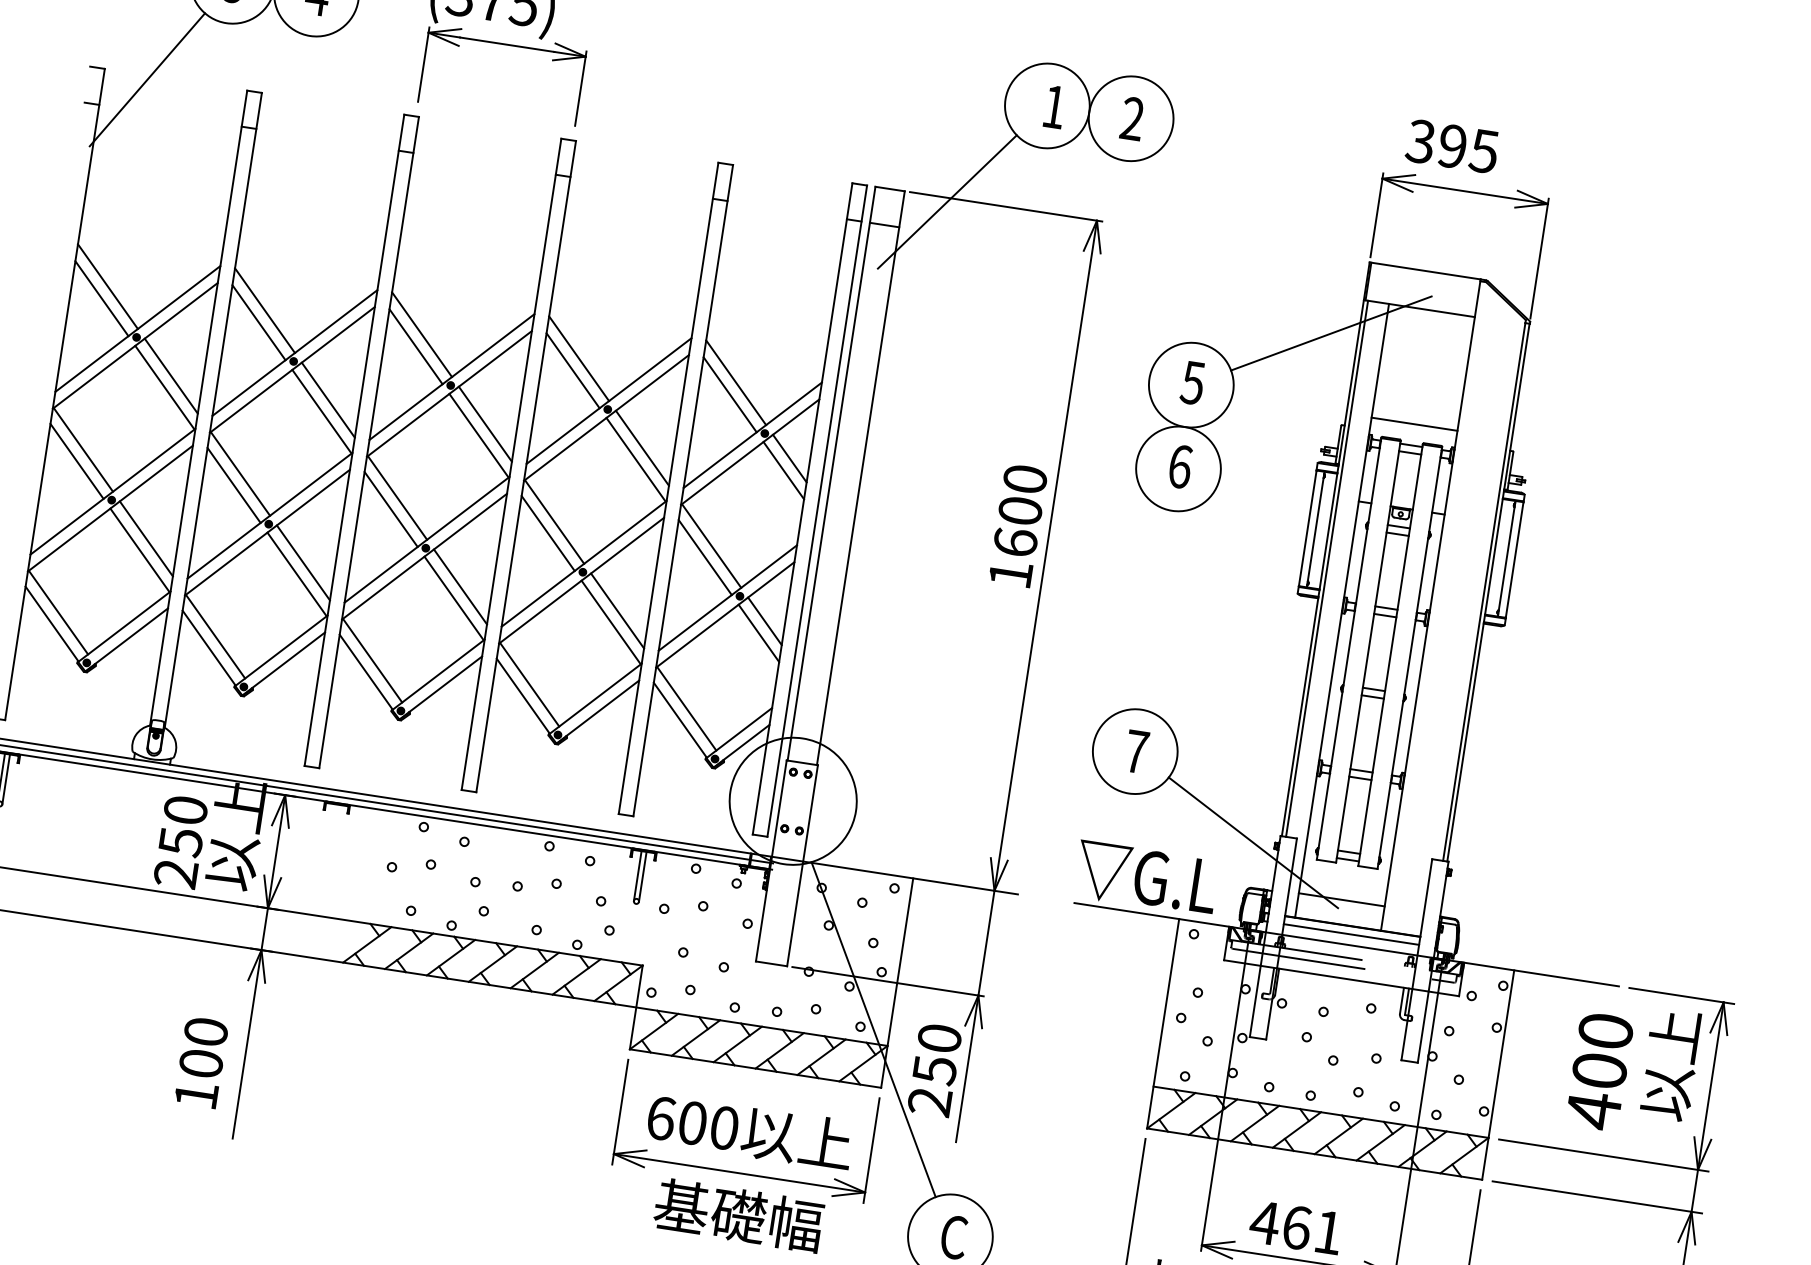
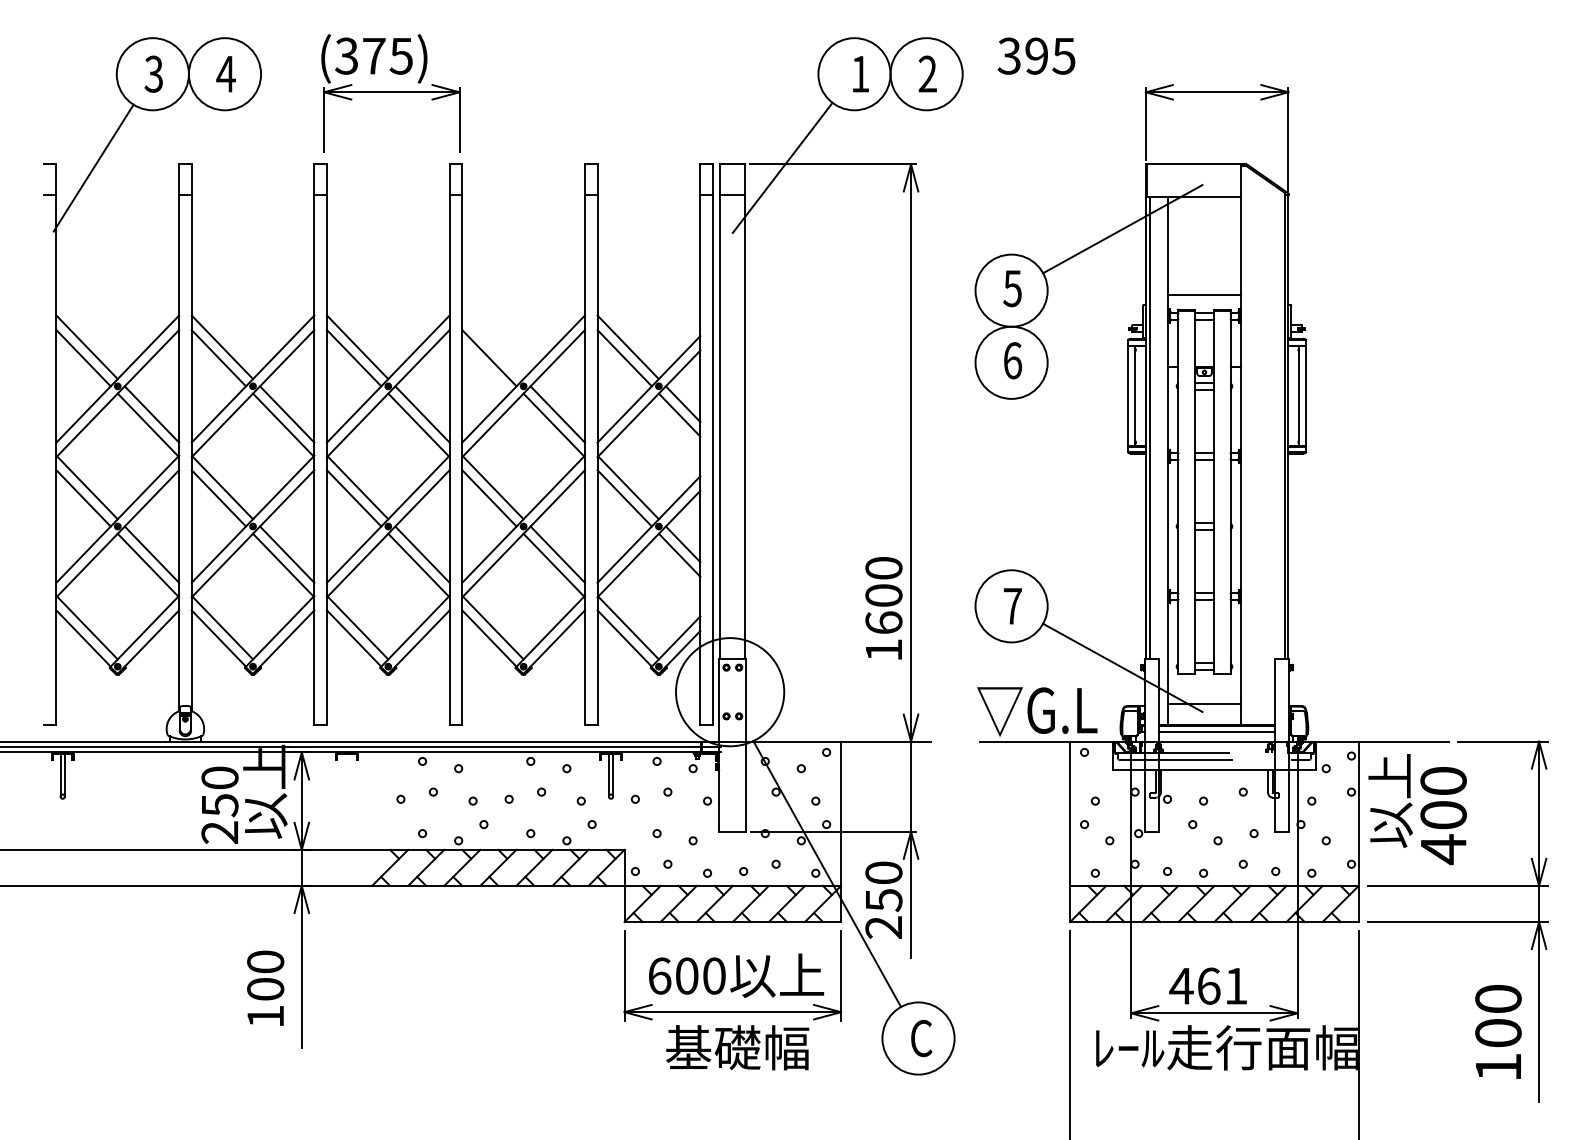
text: (1452, 145) -> (1036, 55), moved
line: (578, 358) -> (492, 347), removed
text: (1017, 525) -> (883, 608), moved
text: (1670, 1064) -> (1390, 800), moved

